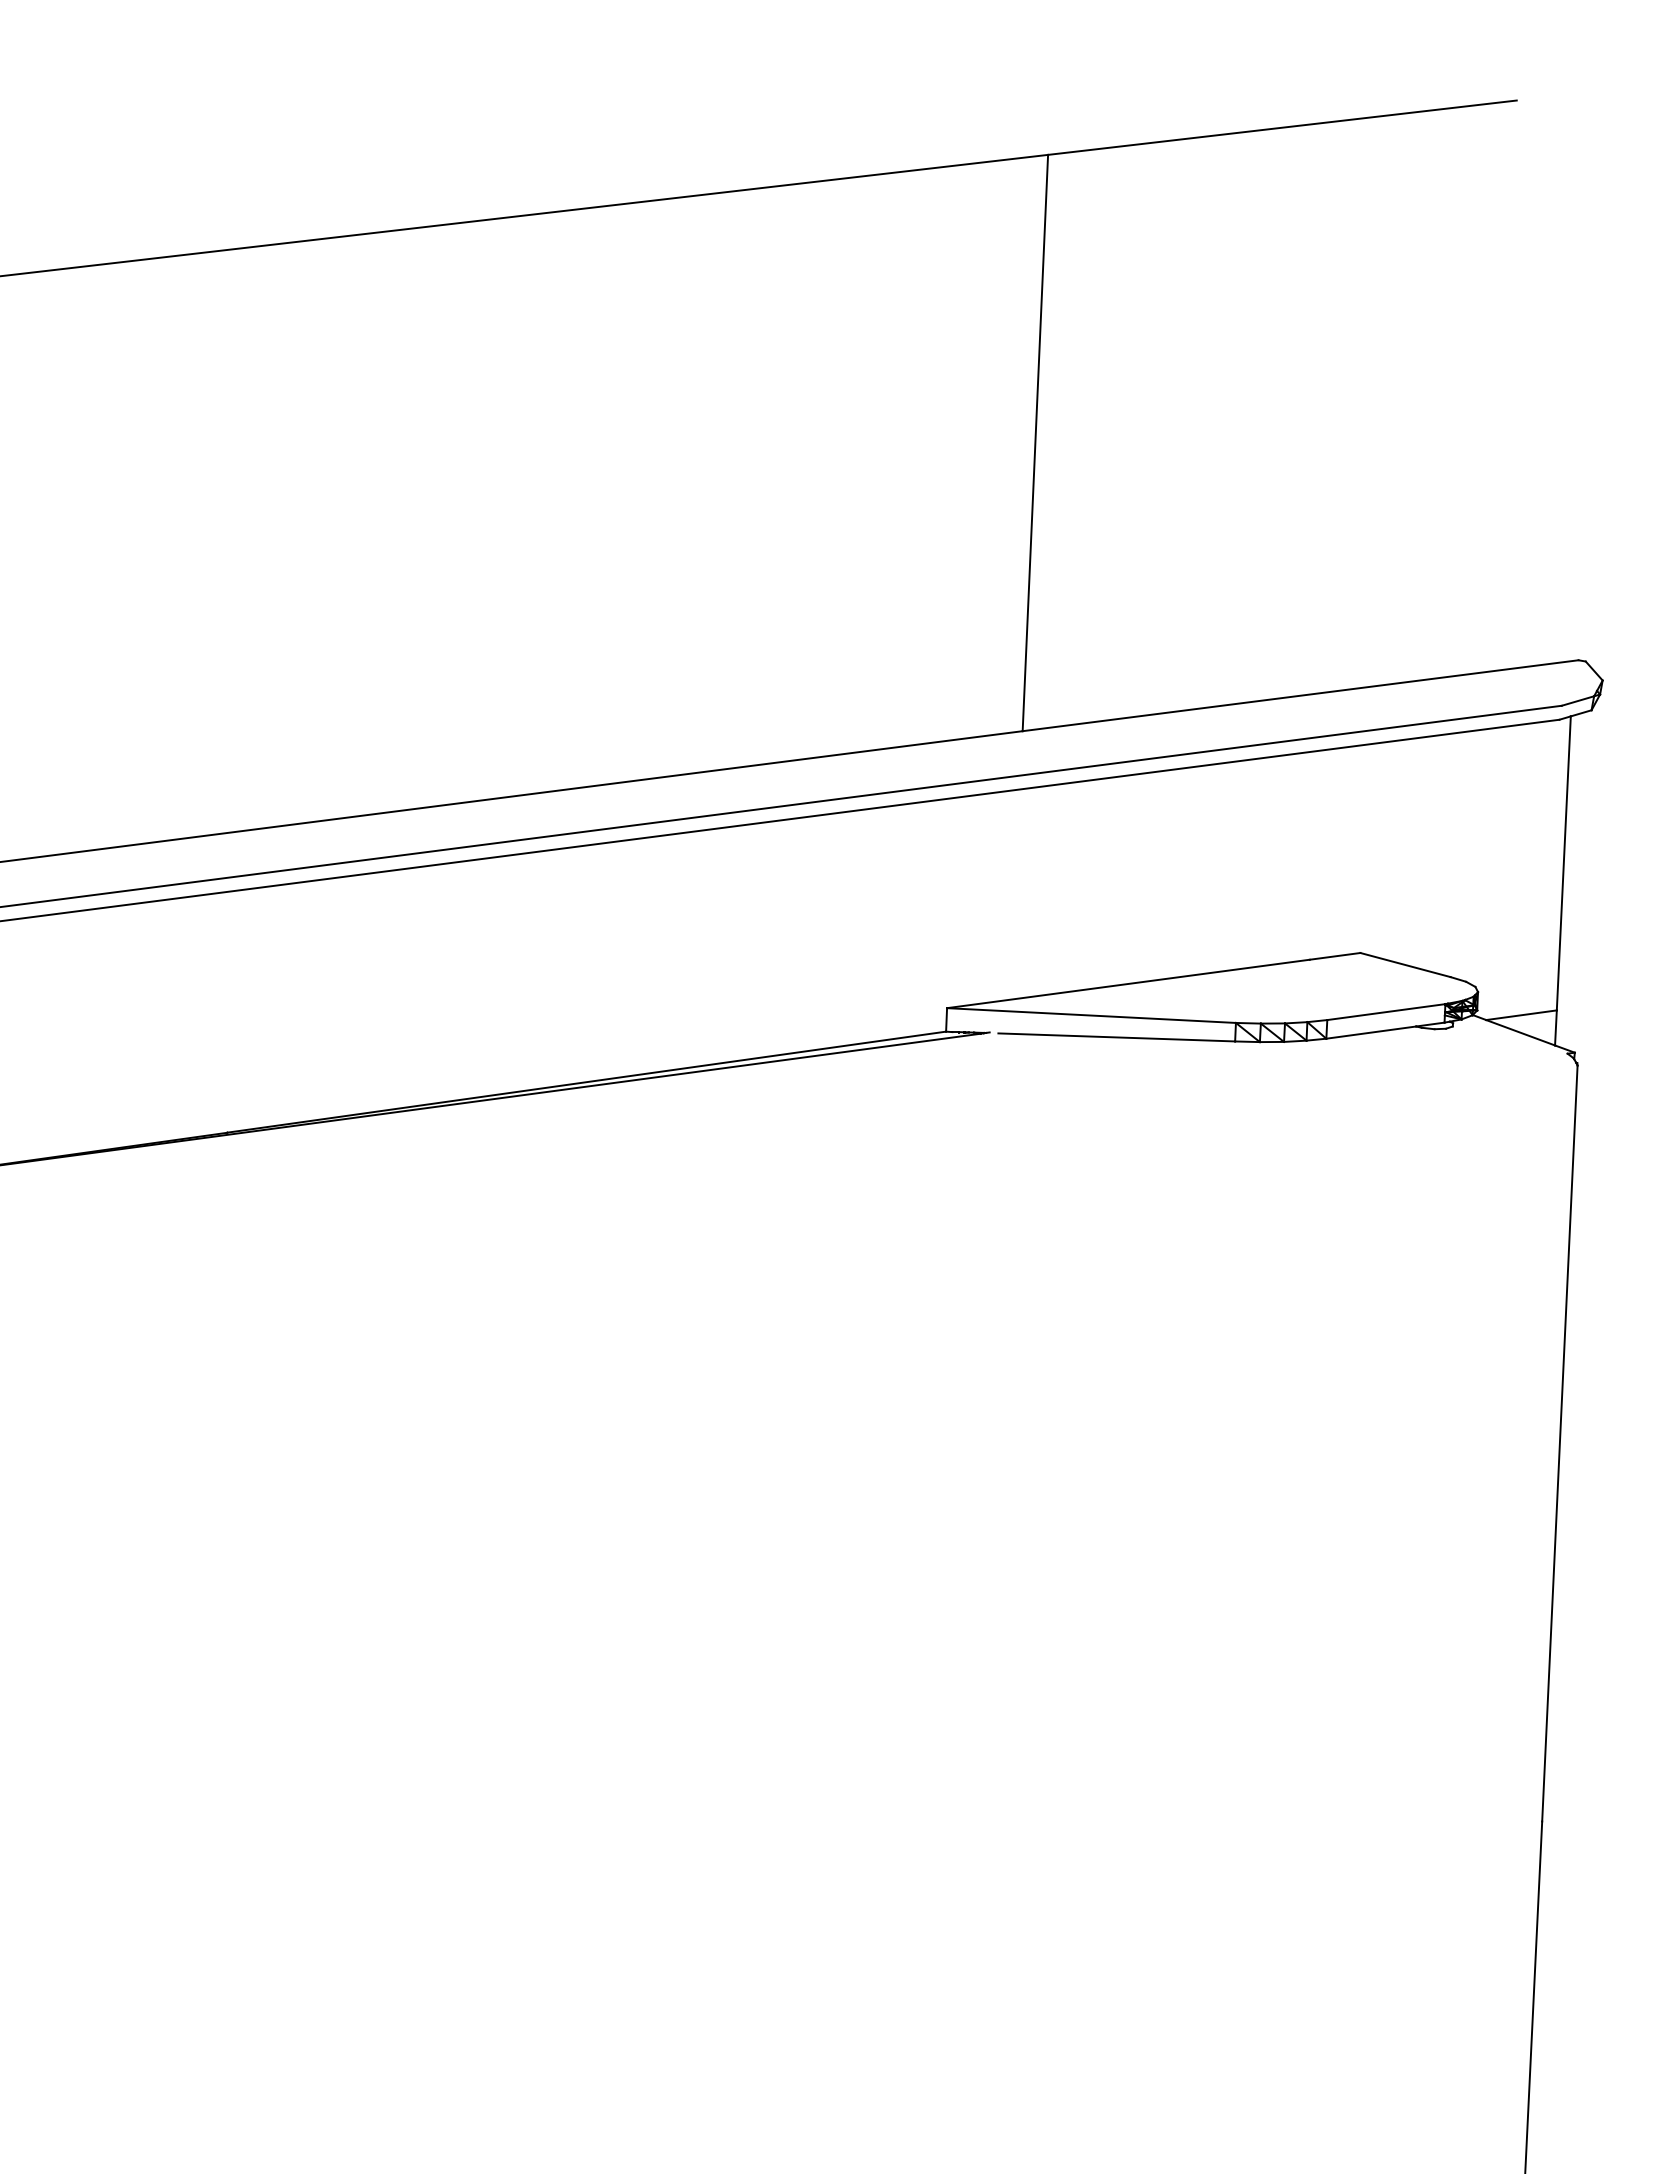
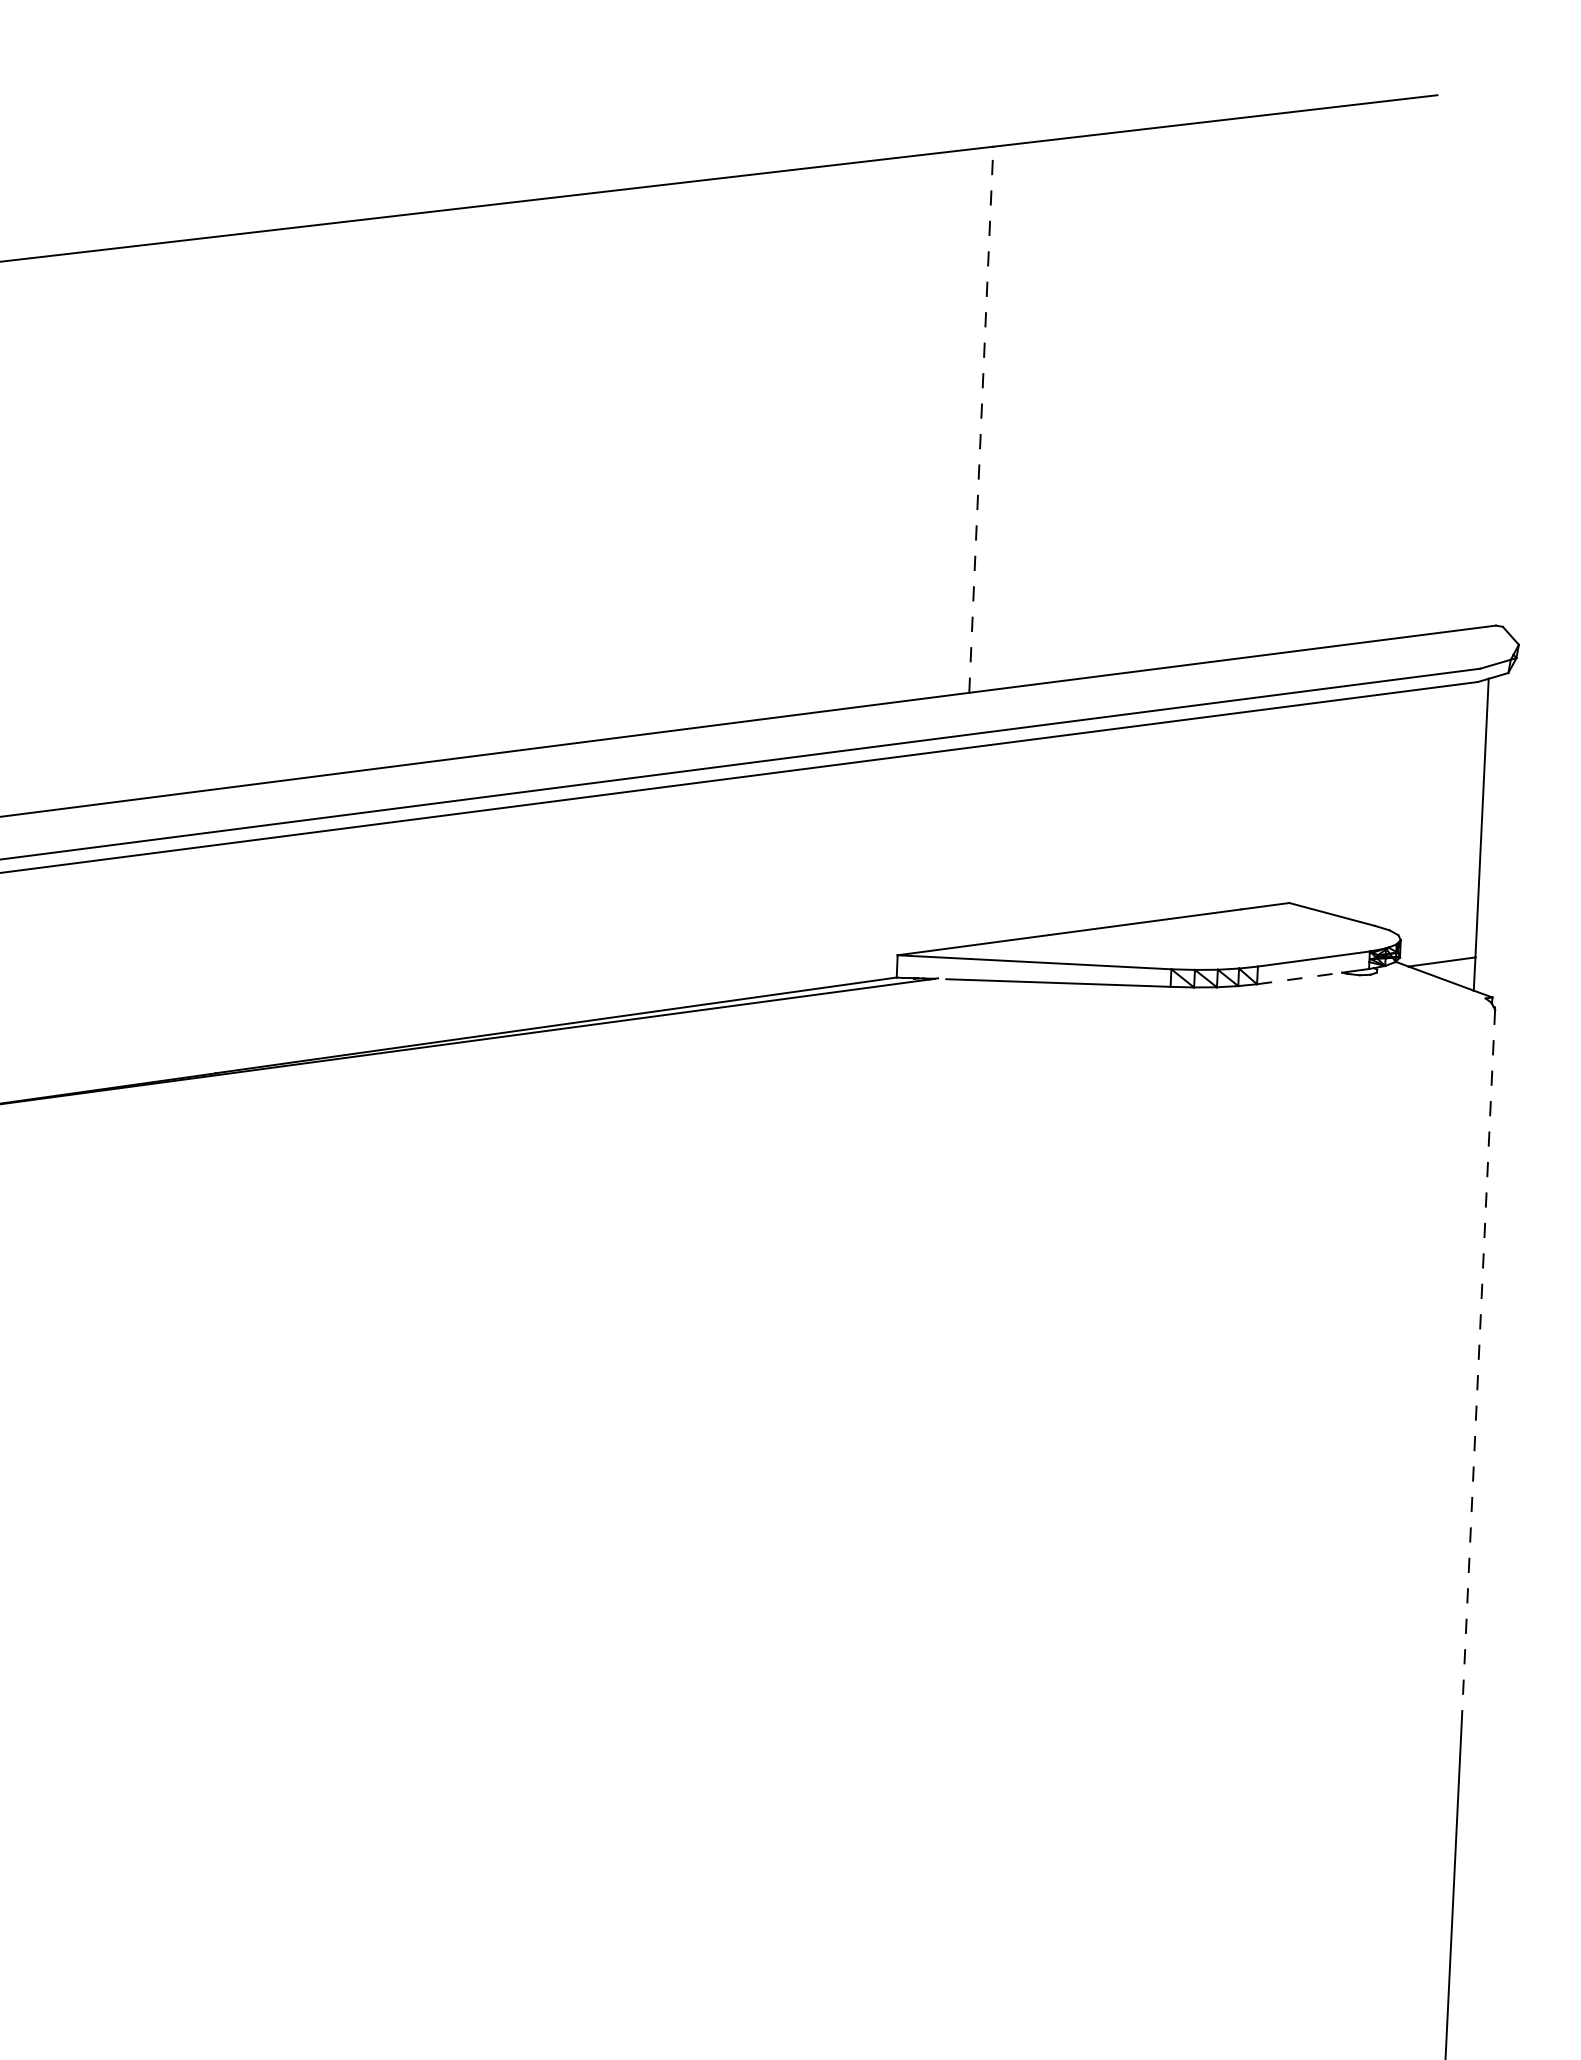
line: (1035, 442) -> (981, 419), solid -> dashed
line: (1371, 1032) -> (1299, 978), solid -> dashed
line: (1559, 1444) -> (1477, 1368), solid -> dashed

